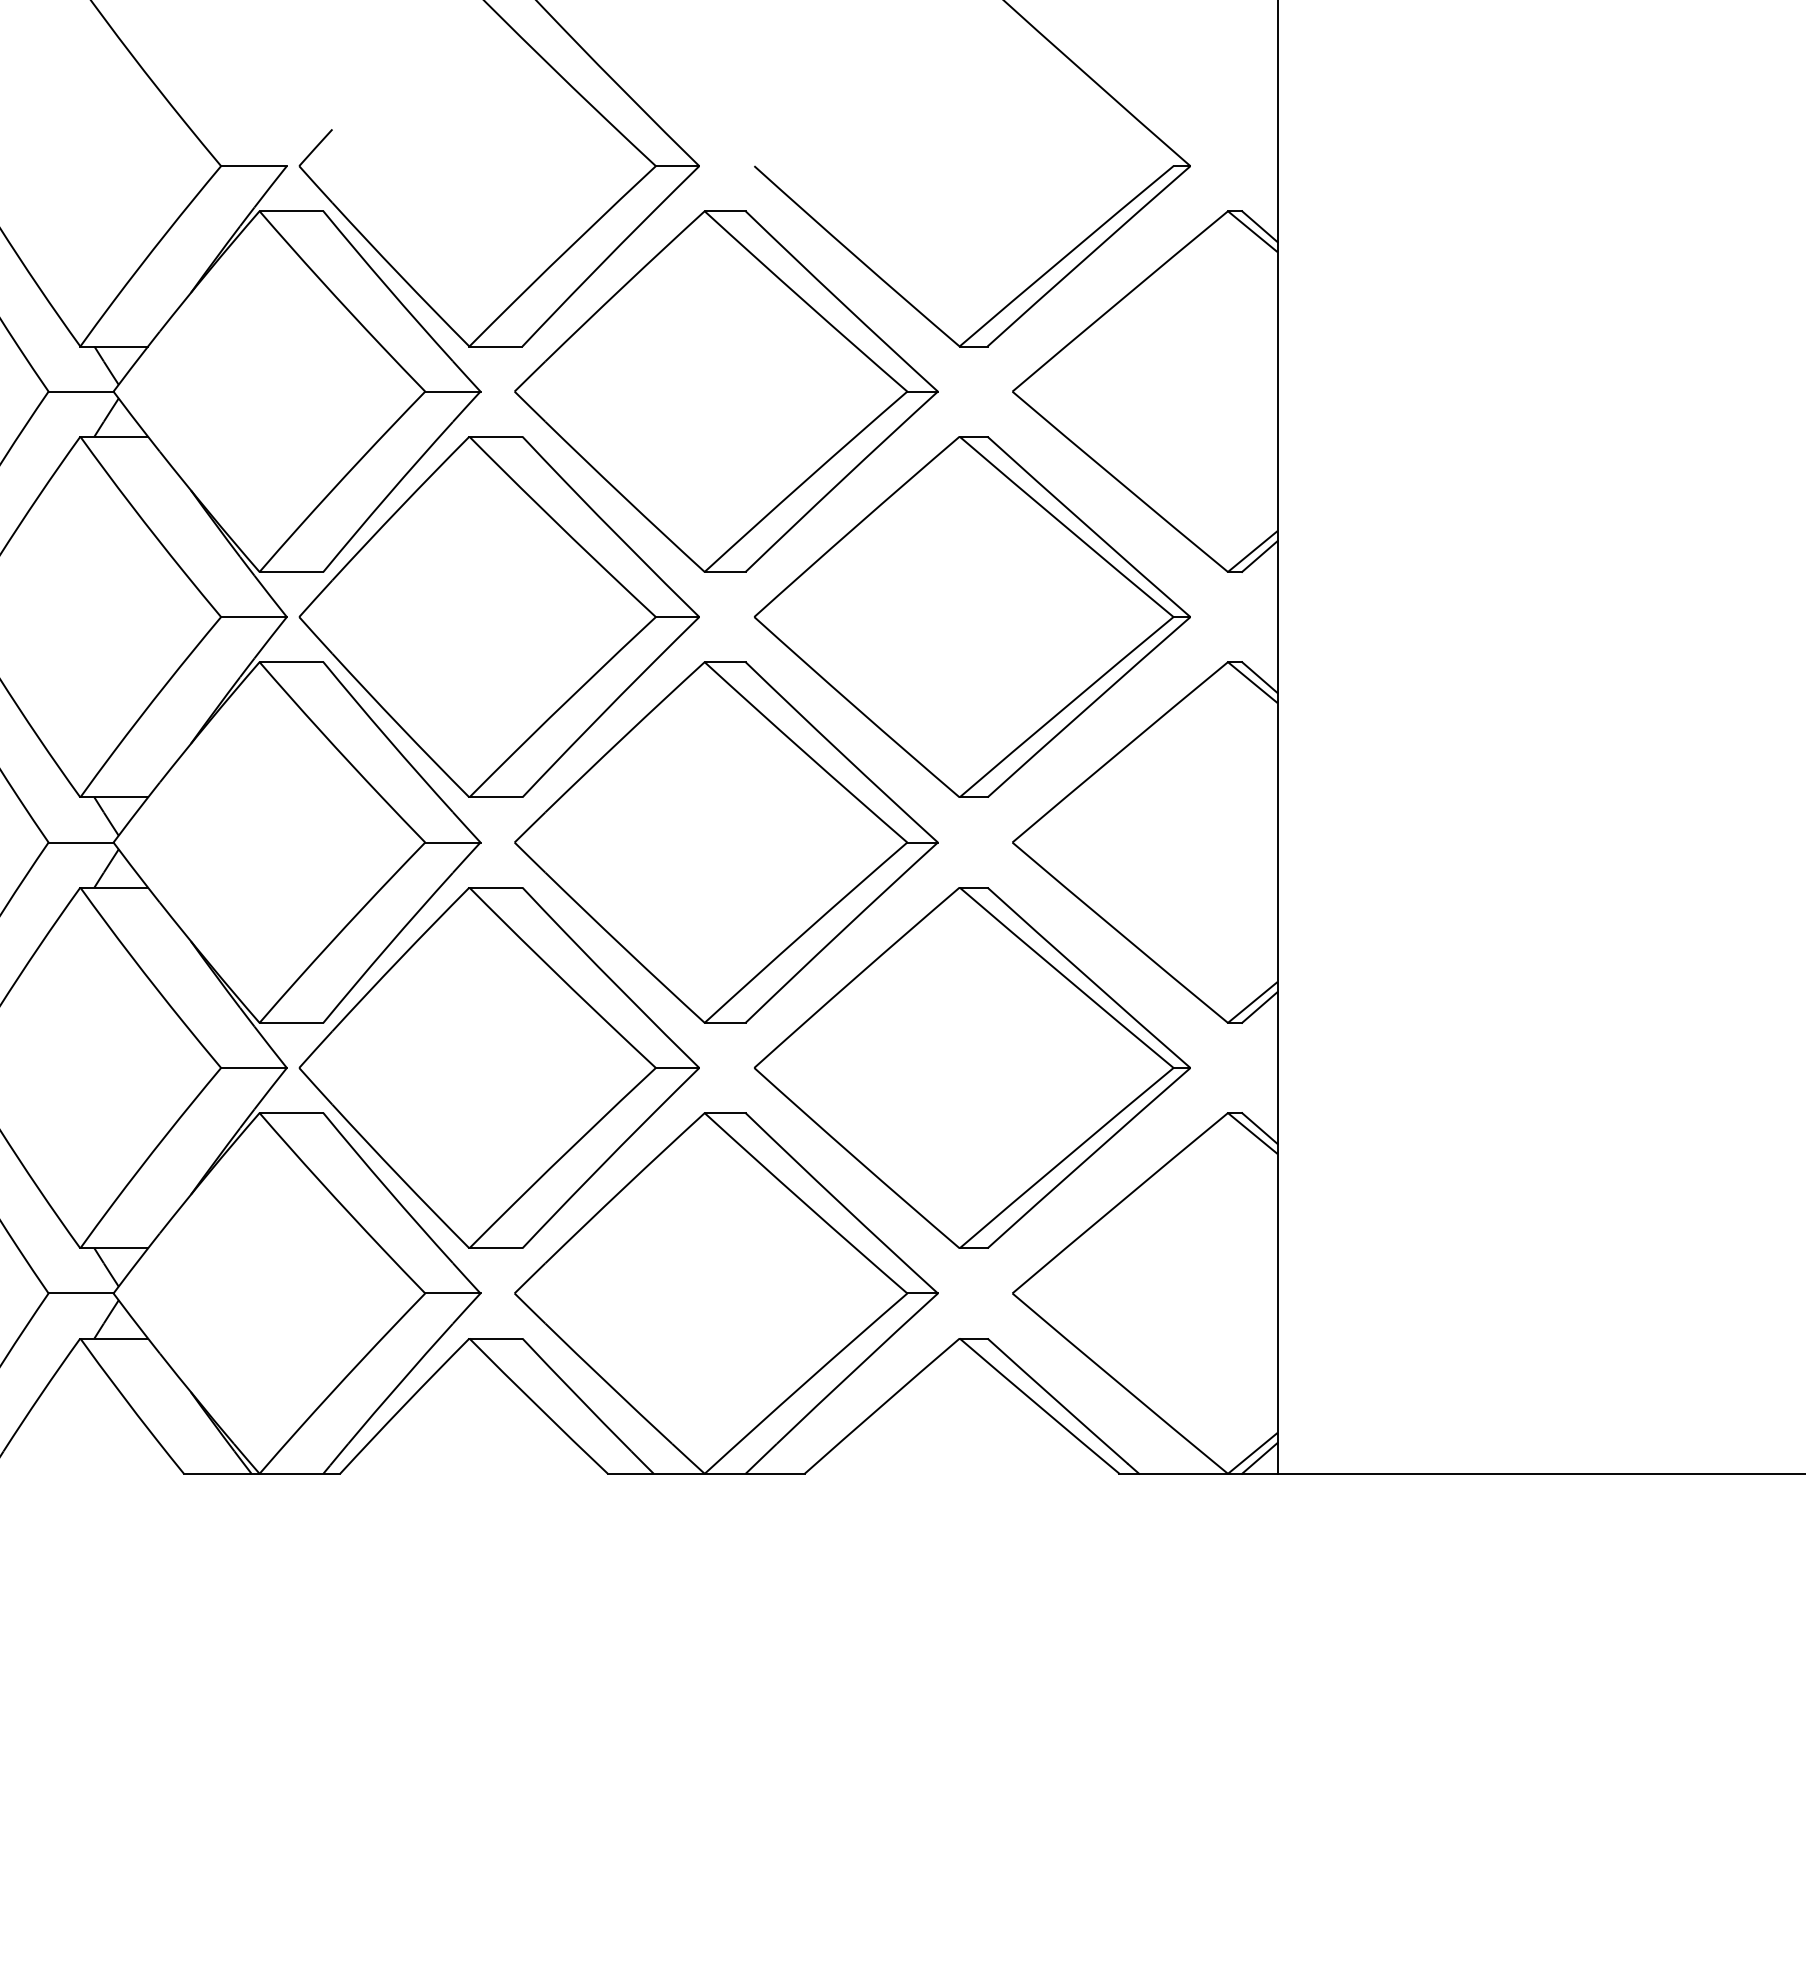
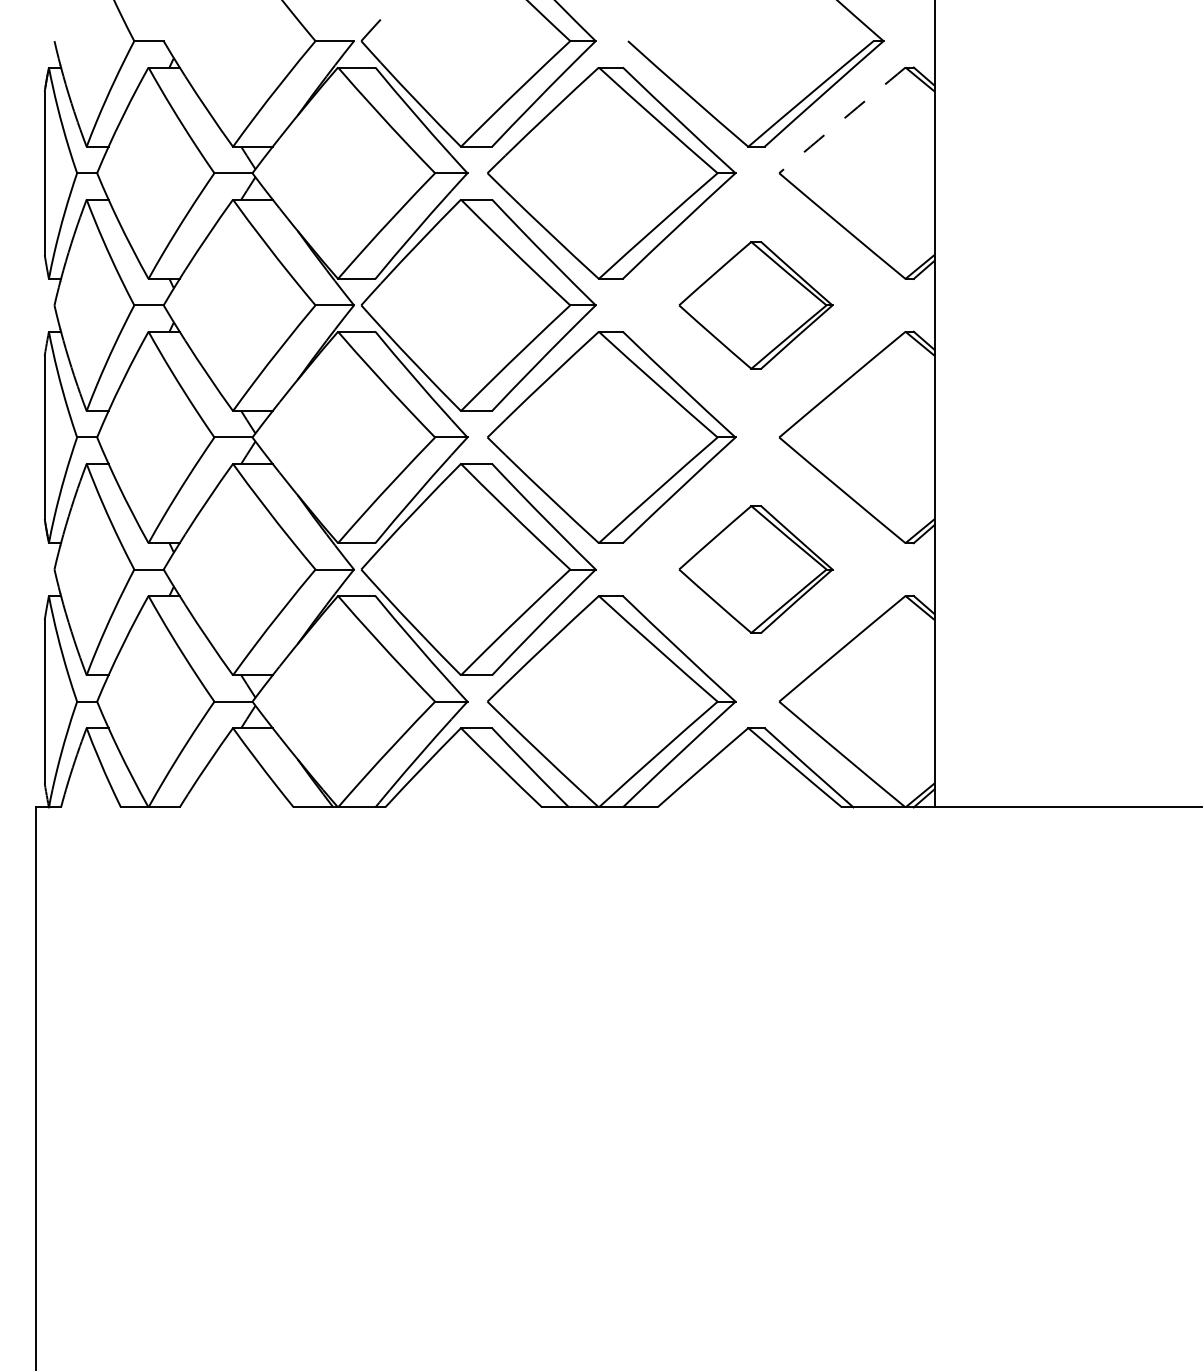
arc: (1120, 301) -> (842, 120), solid -> dashed
part: (971, 617) -> (755, 305), size x0.6
part: (971, 1067) -> (755, 569), size x0.6

